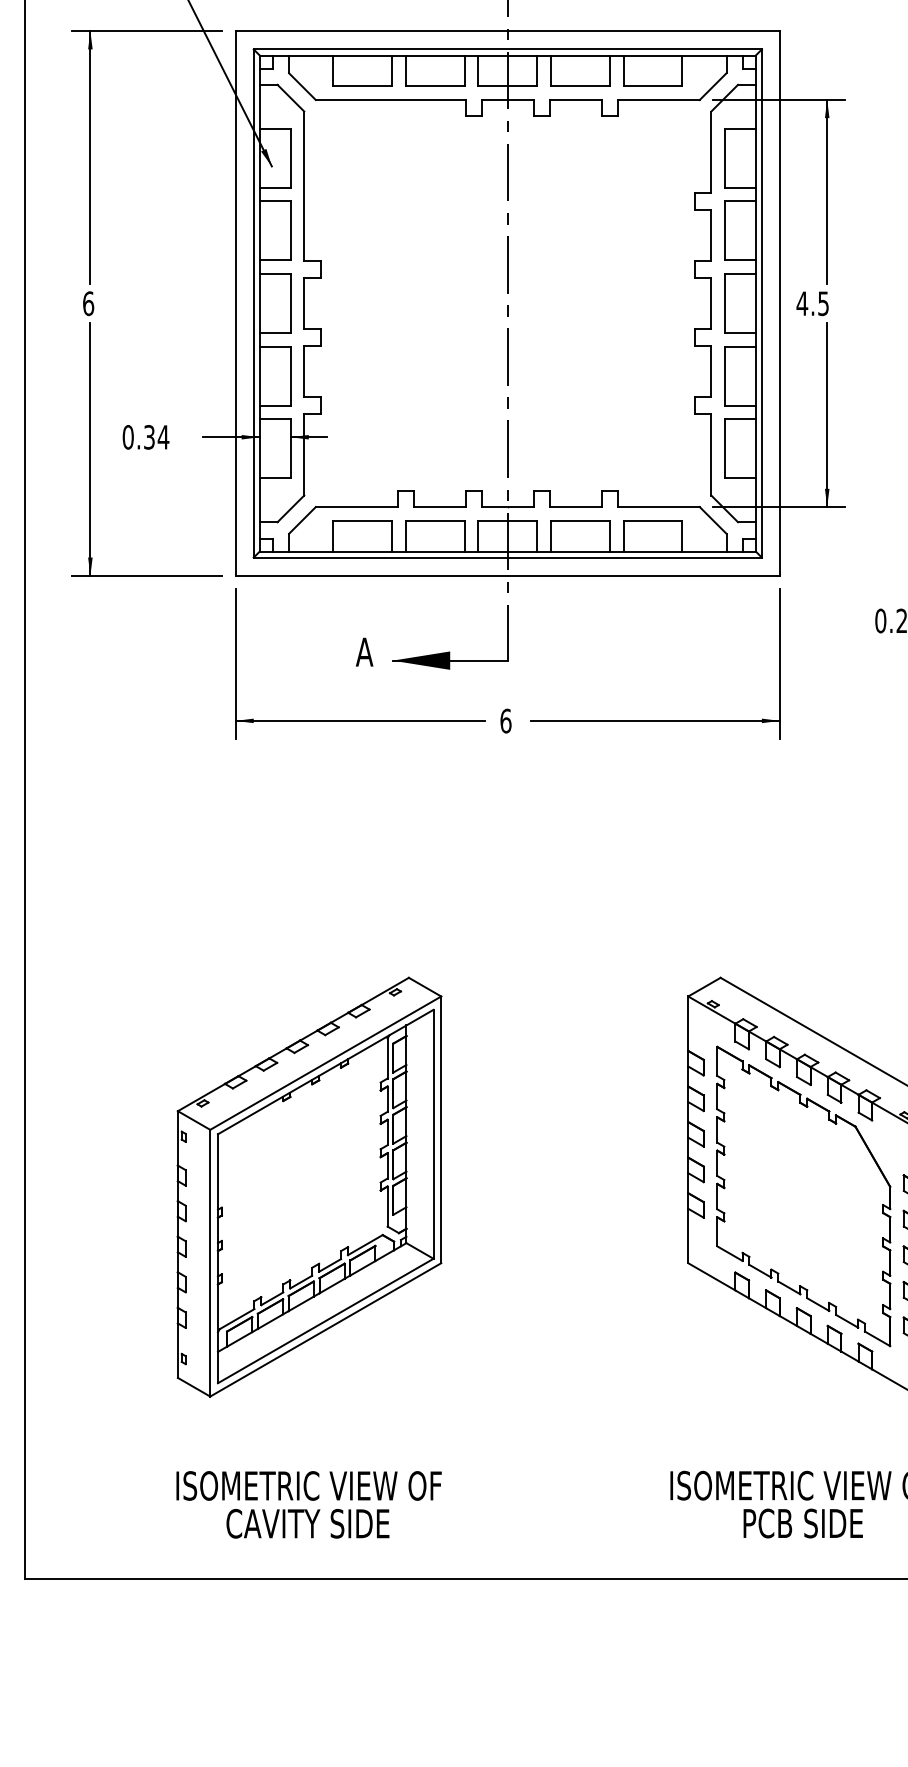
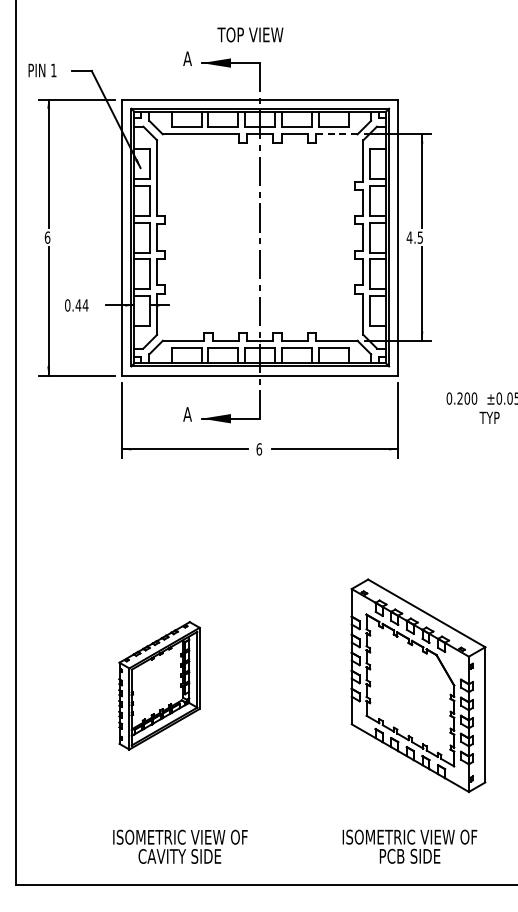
line: (658, 100) -> (336, 134), solid -> dashed
text: (149, 437) -> (78, 305), 0.34 -> 0.44
part: (309, 1186) -> (159, 685), size x0.6
text: (309, 1504) -> (180, 846), moved

